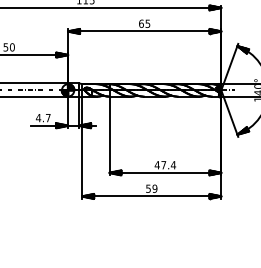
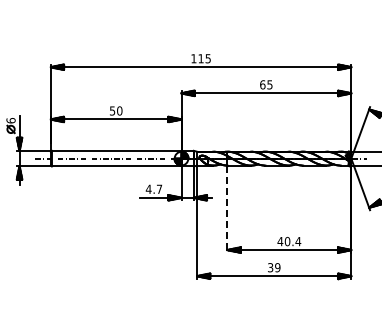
line: (109, 136) -> (227, 209), solid -> dashed
text: (163, 165) -> (287, 241), 47.4 -> 40.4
text: (148, 188) -> (270, 267), 59 -> 39

